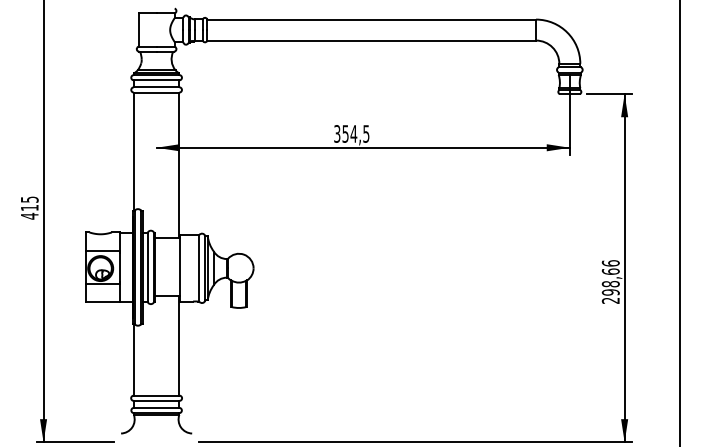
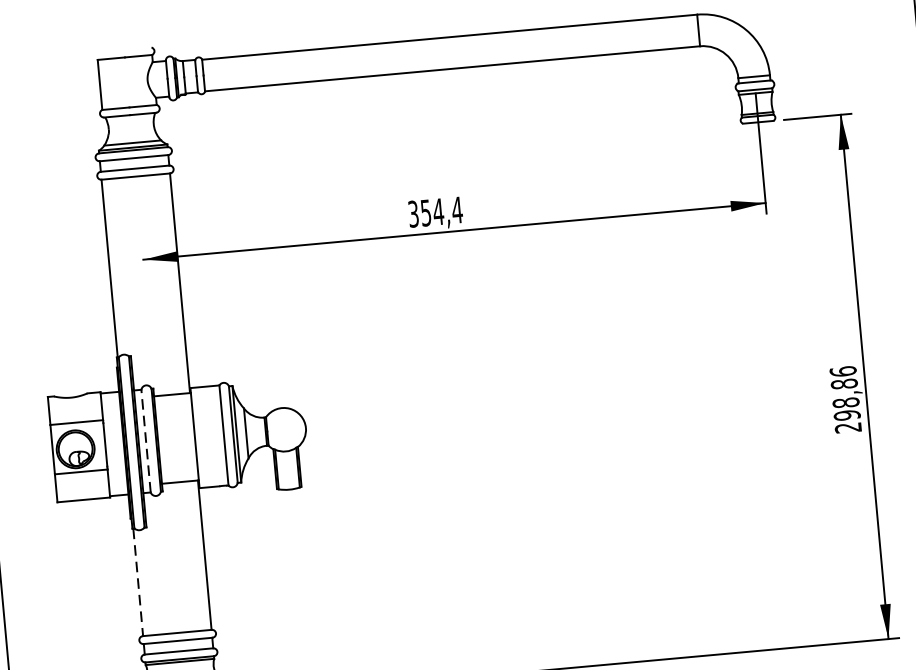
text: (365, 133) -> (455, 209), 354,5 -> 354,4
line: (147, 266) -> (145, 439), solid -> dashed
text: (610, 271) -> (843, 383), 298,66 -> 298,86
line: (133, 359) -> (137, 581), solid -> dashed

